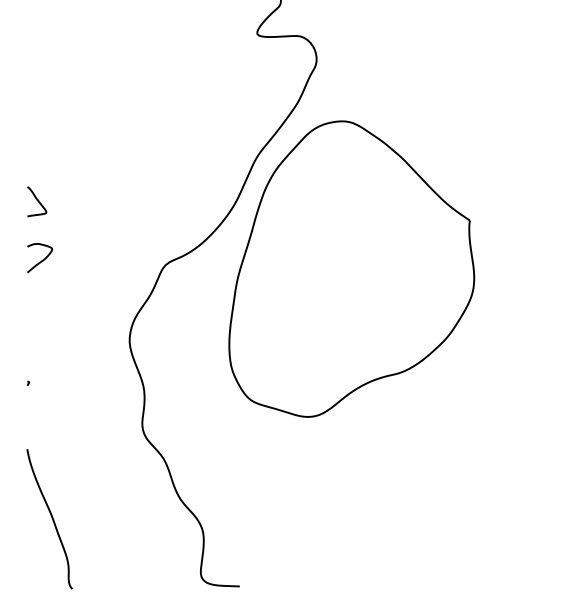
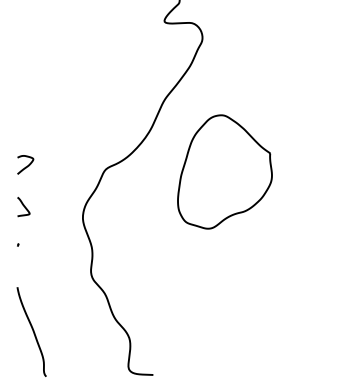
curve: (36, 201) -> (23, 206), moved
part: (351, 268) -> (224, 171), size x0.6

